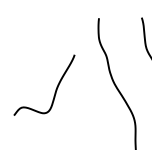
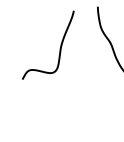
curve: (55, 89) -> (59, 47), moved

